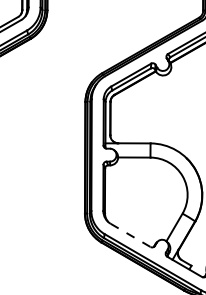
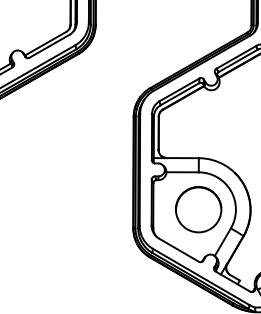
circle: (150, 194) -> (198, 209), added
line: (131, 235) -> (179, 250), dashed -> solid

